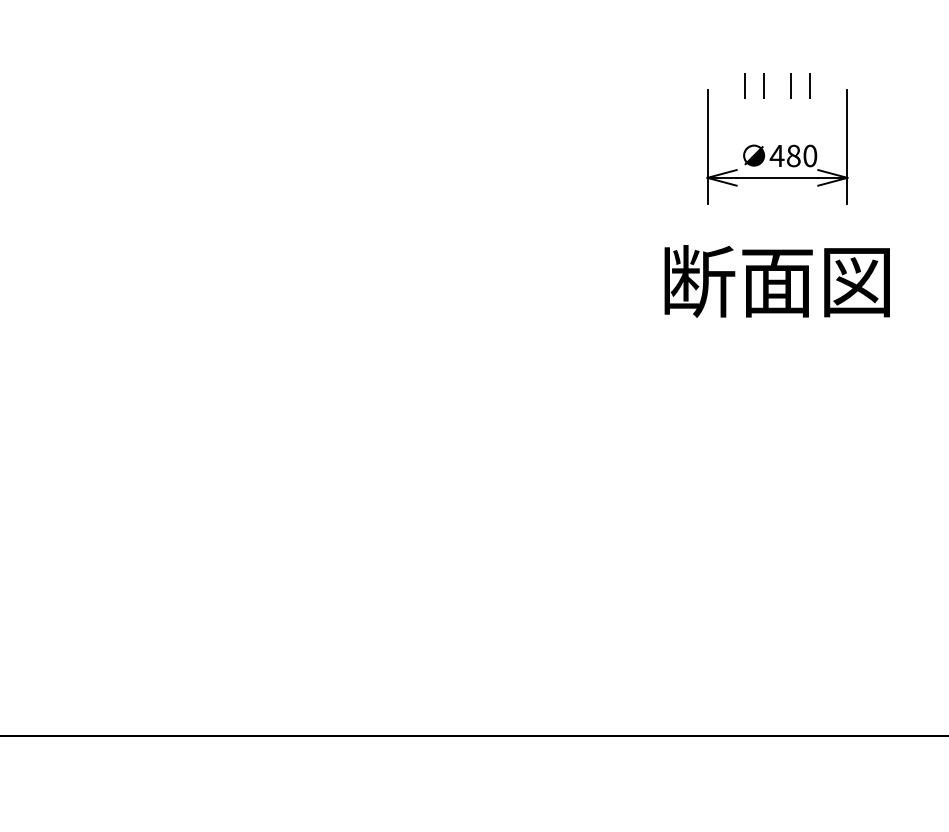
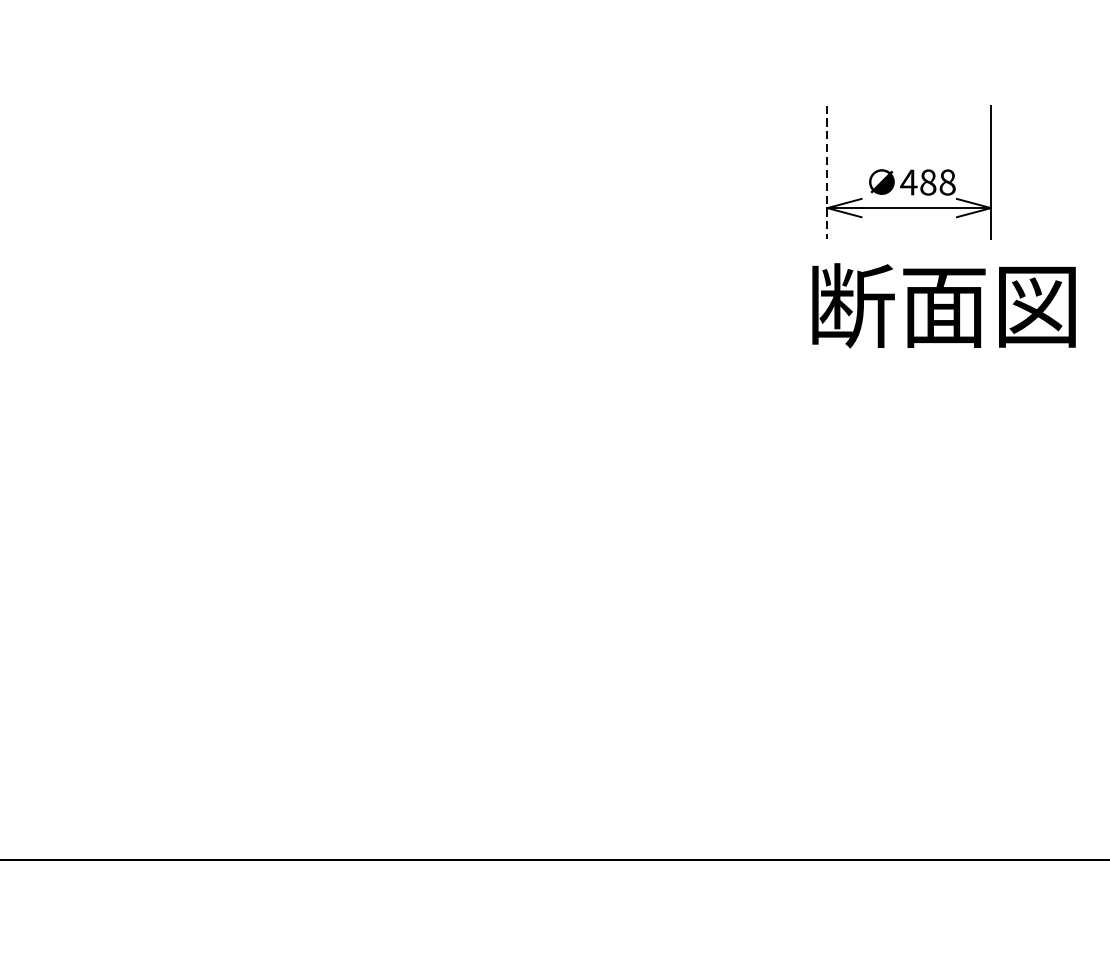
line: (763, 85) -> (892, 100), removed
line: (745, 86) -> (871, 101), removed
line: (790, 86) -> (924, 101), removed
line: (809, 86) -> (946, 101), removed
line: (707, 147) -> (827, 172), solid -> dashed
text: (810, 155) -> (947, 181), 480 -> 488
text: (776, 281) -> (943, 305), moved

